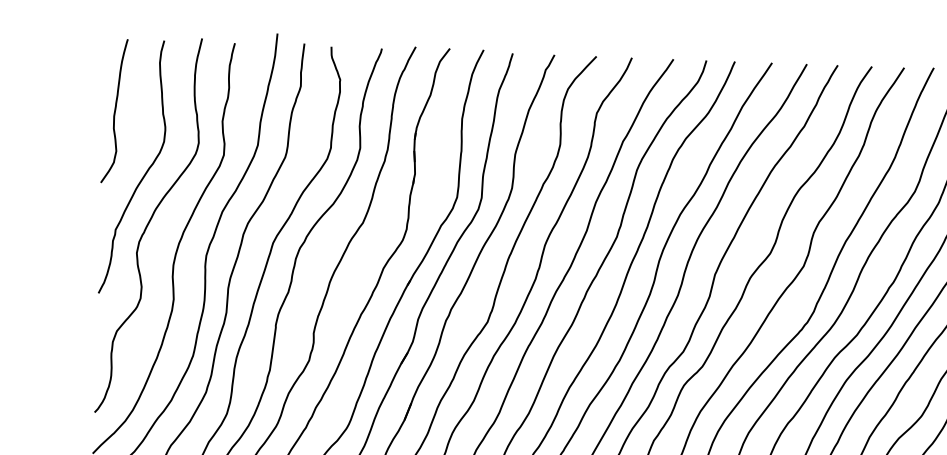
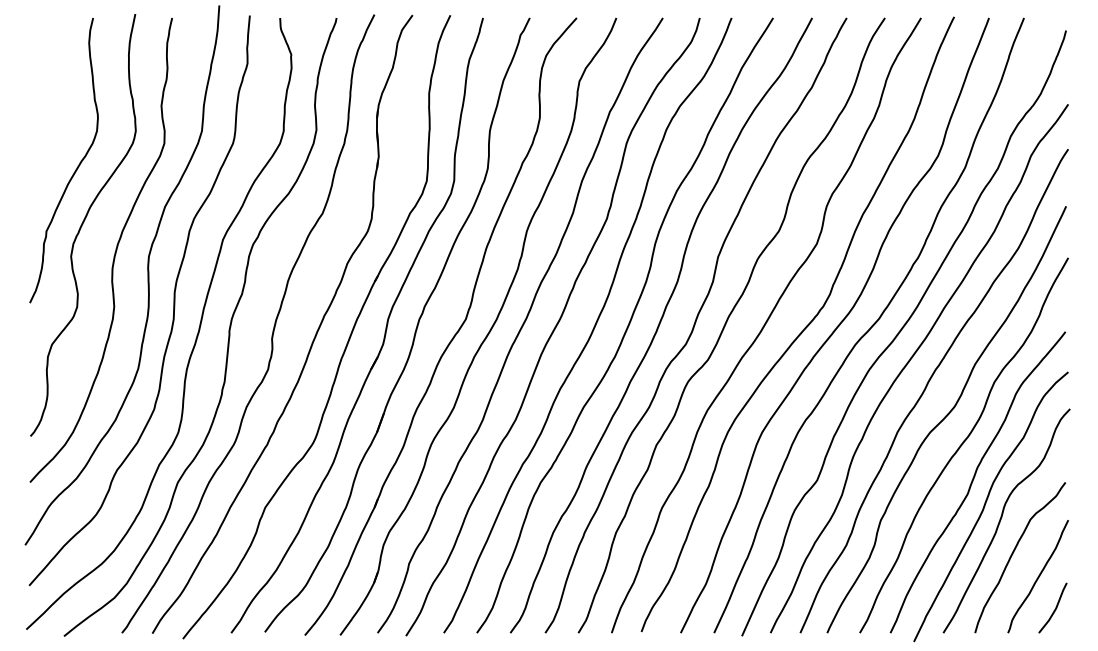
curve: (114, 110) -> (40, 98), removed

